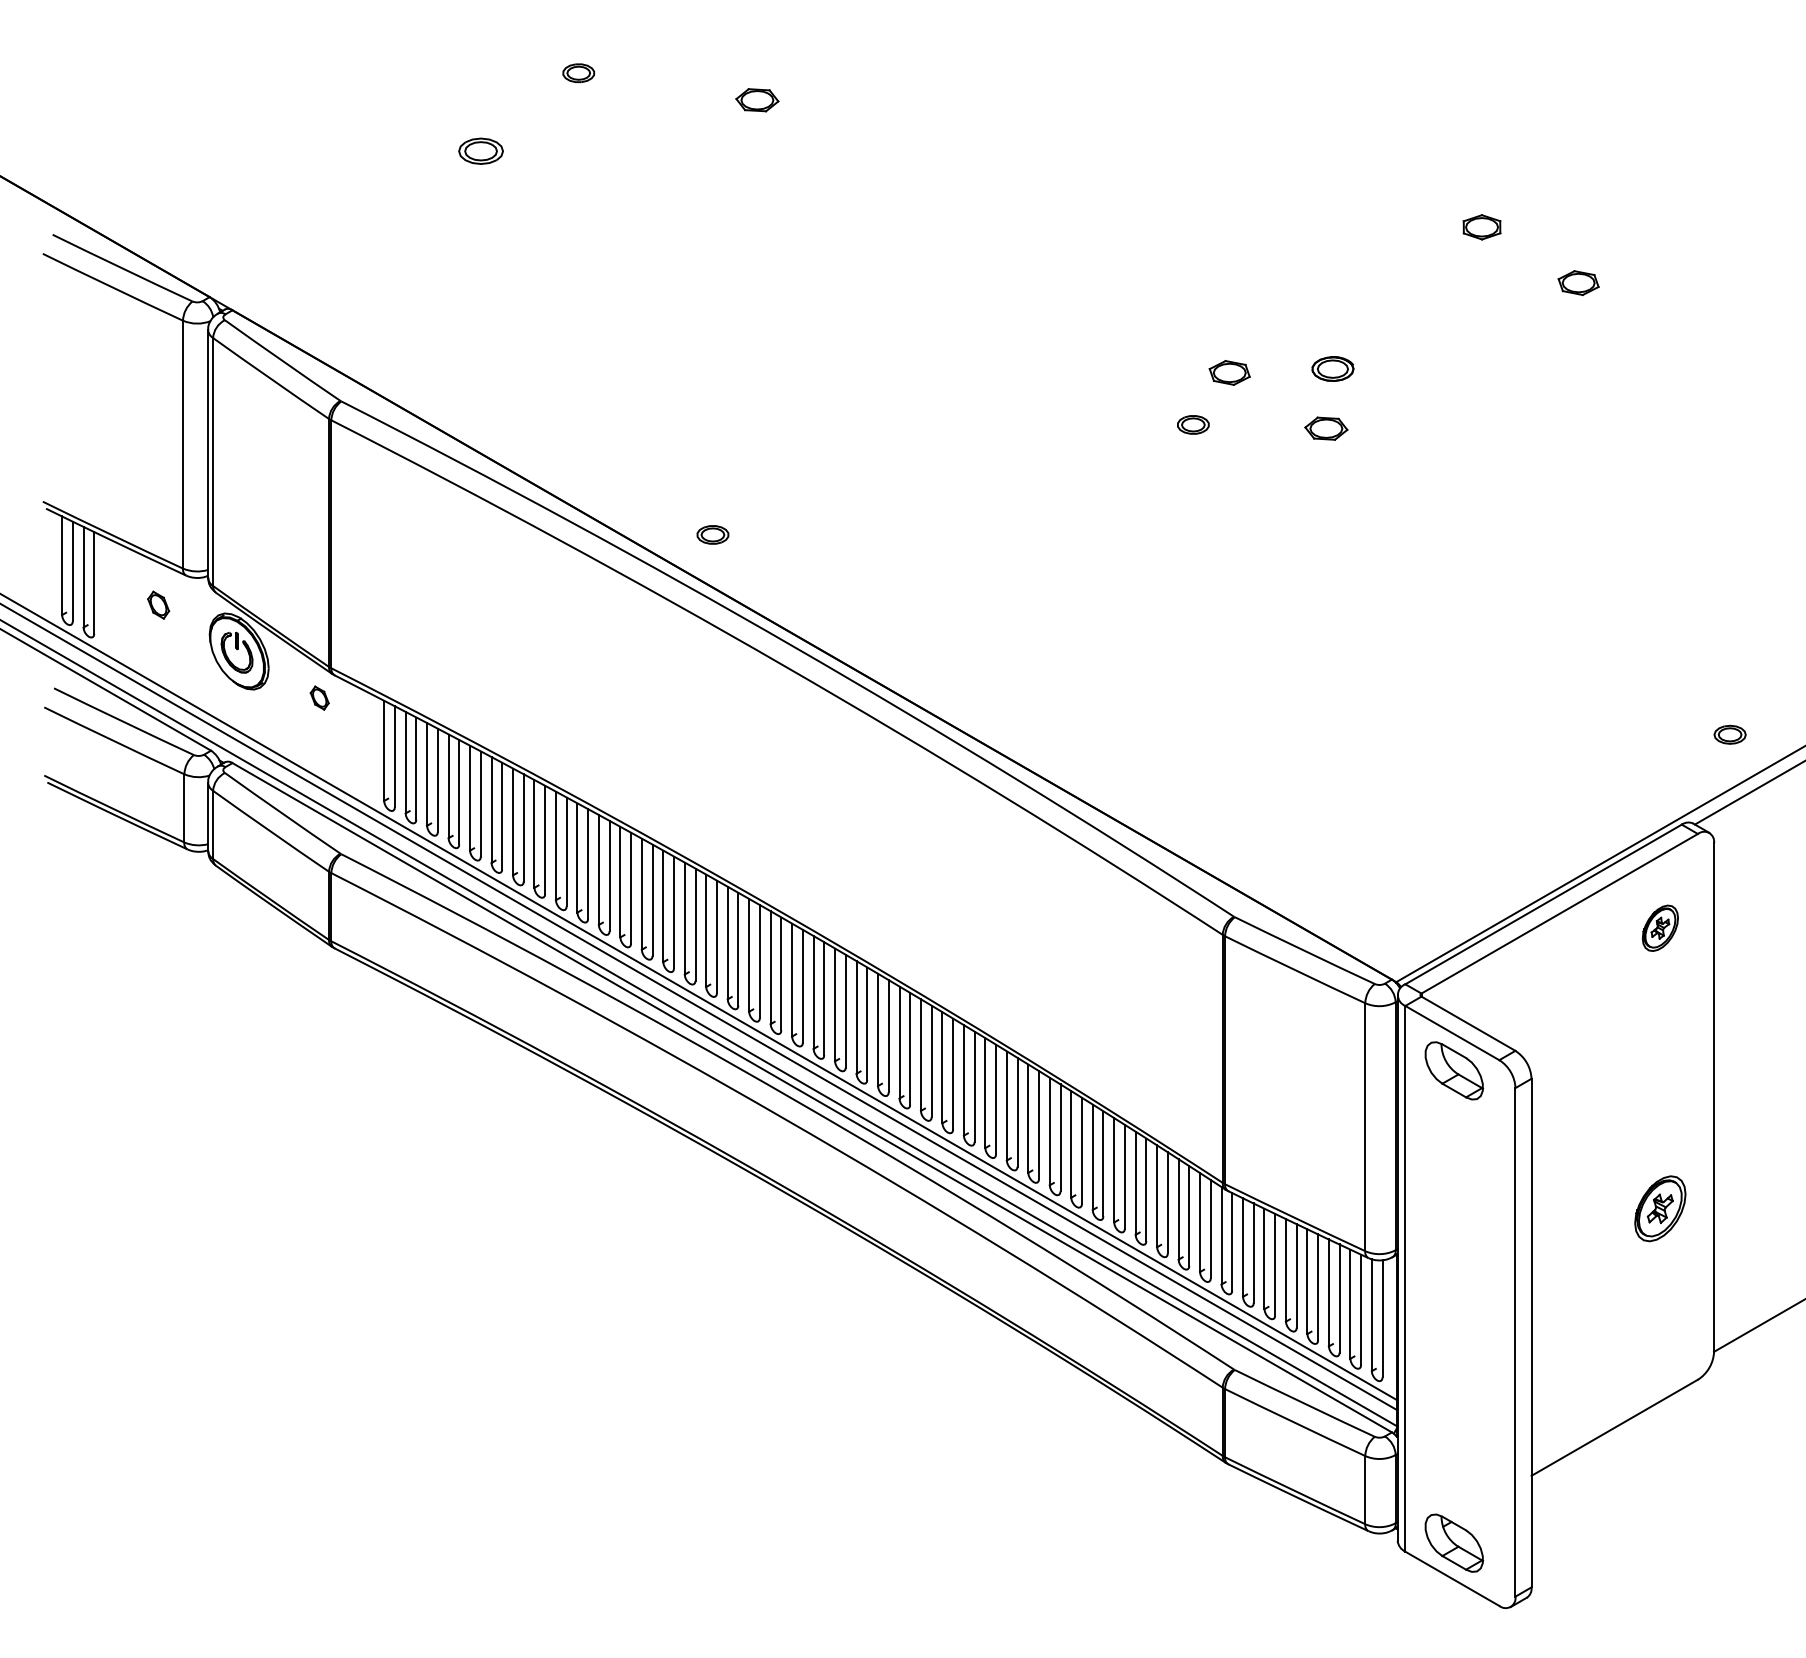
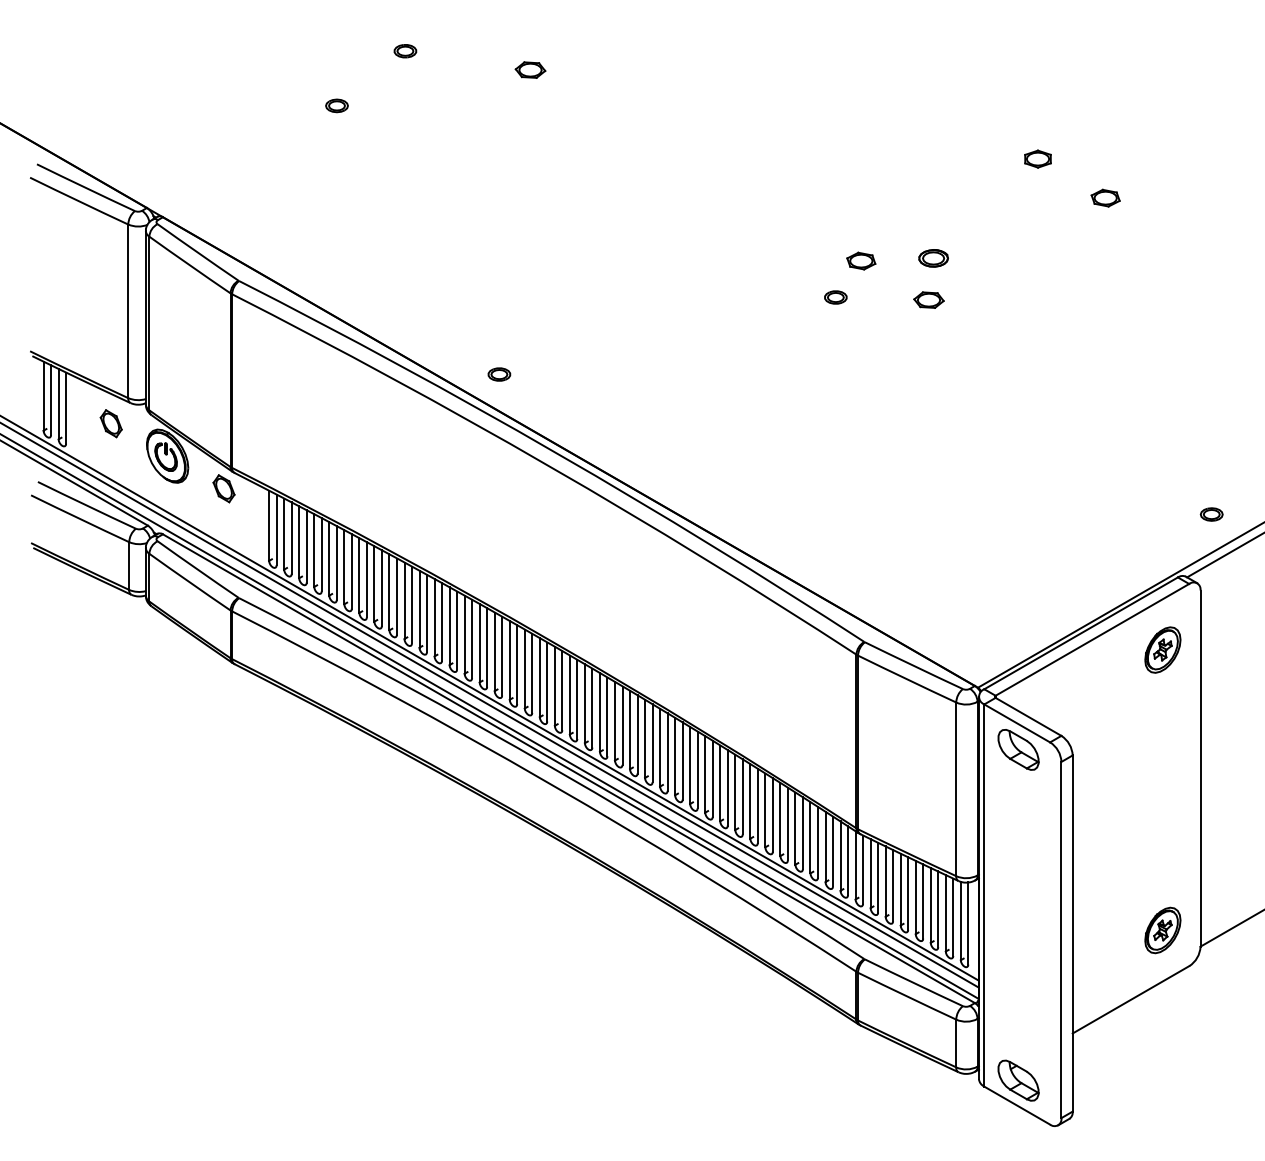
part: (480, 150) -> (336, 105), size x0.71
part: (157, 604) -> (110, 423), size x1.43
part: (318, 697) -> (223, 488), size x1.67
part: (1659, 927) -> (1162, 649), size x1.43
part: (1659, 1208) -> (1162, 930), moved

